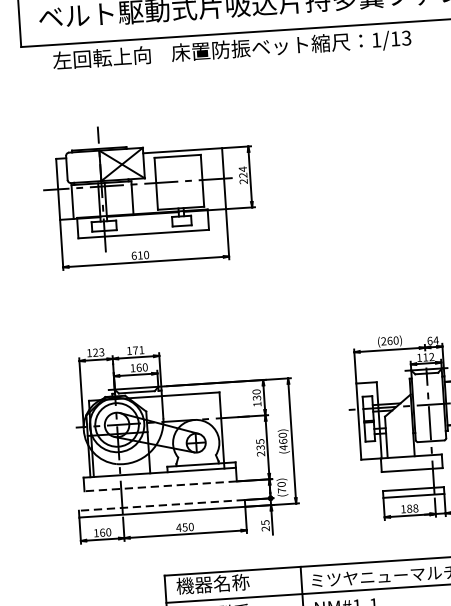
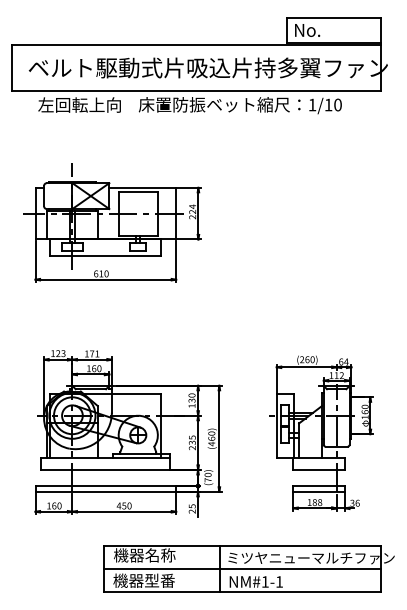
text: (405, 37) -> (337, 104), 1/13 -> 1/10
line: (160, 485) -> (105, 469), dashed -> solid
line: (161, 505) -> (105, 486), dashed -> solid

